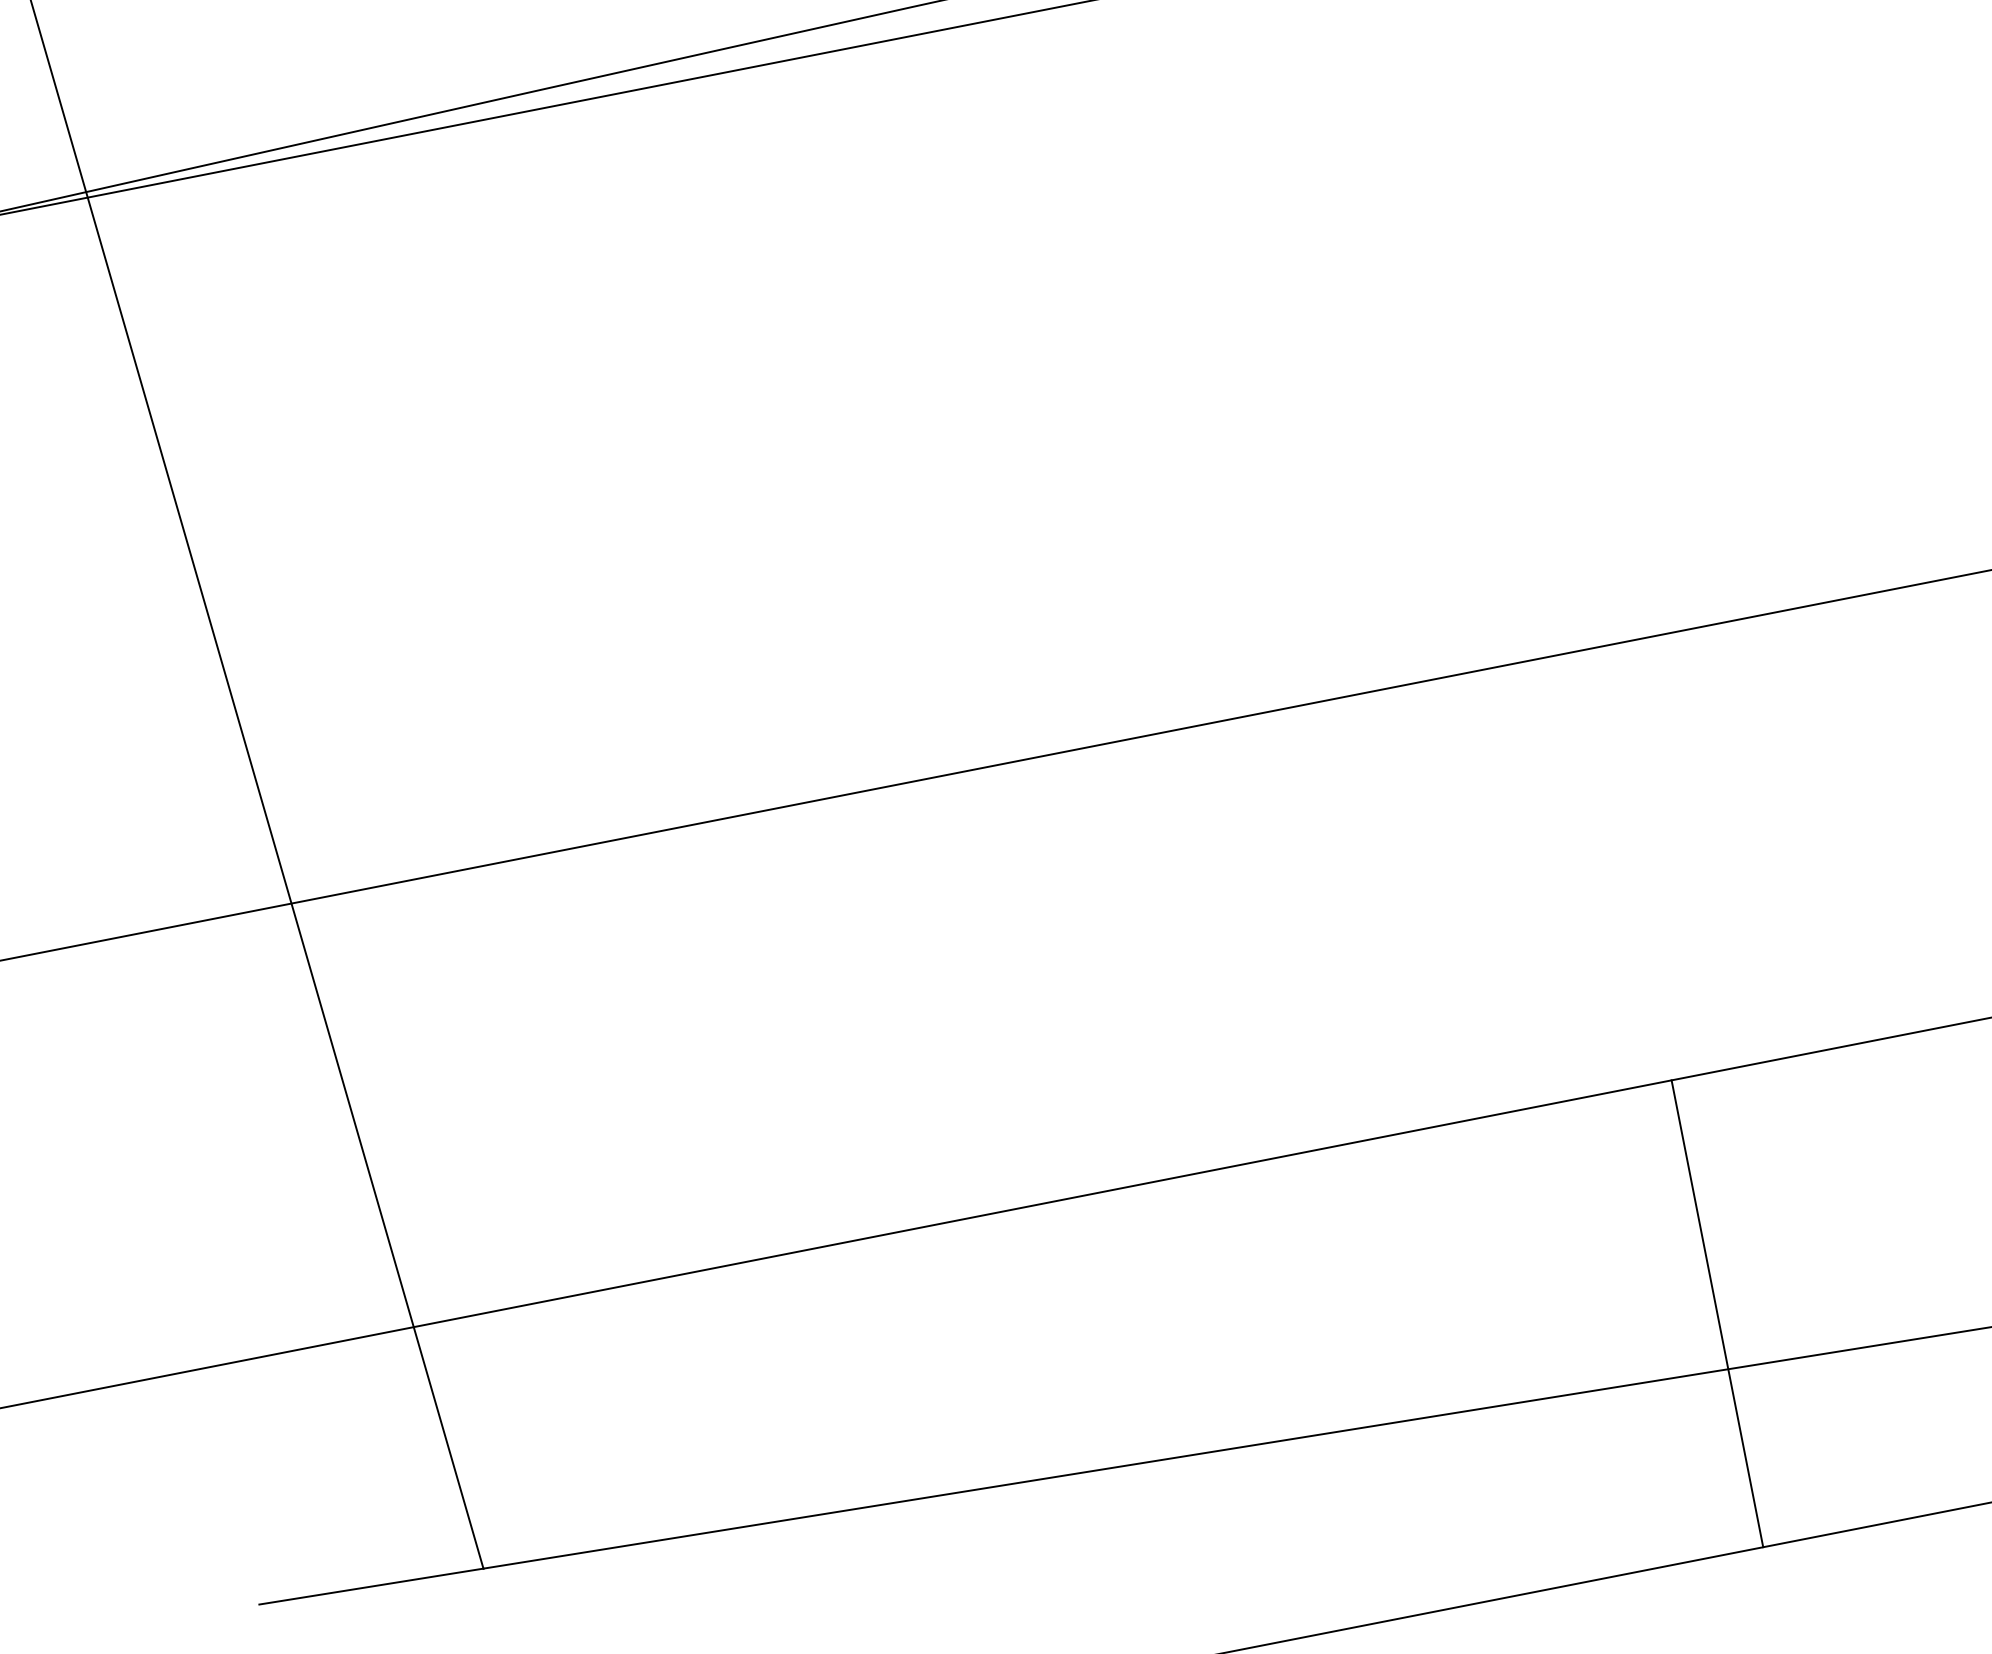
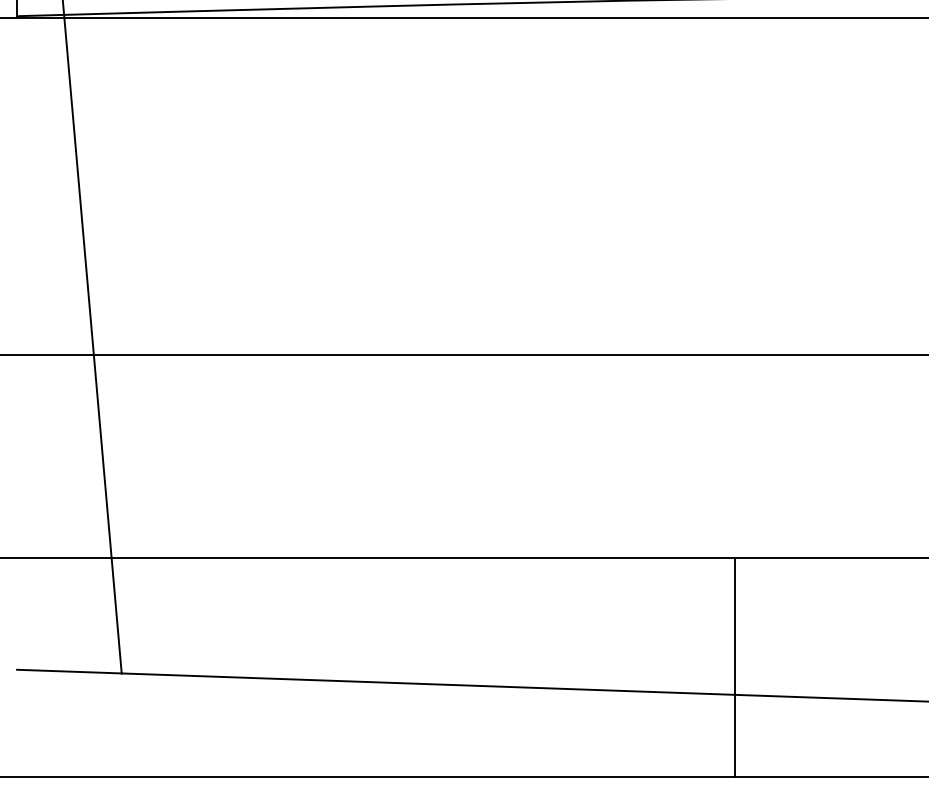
line: (1718, 1313) -> (735, 667), moved

